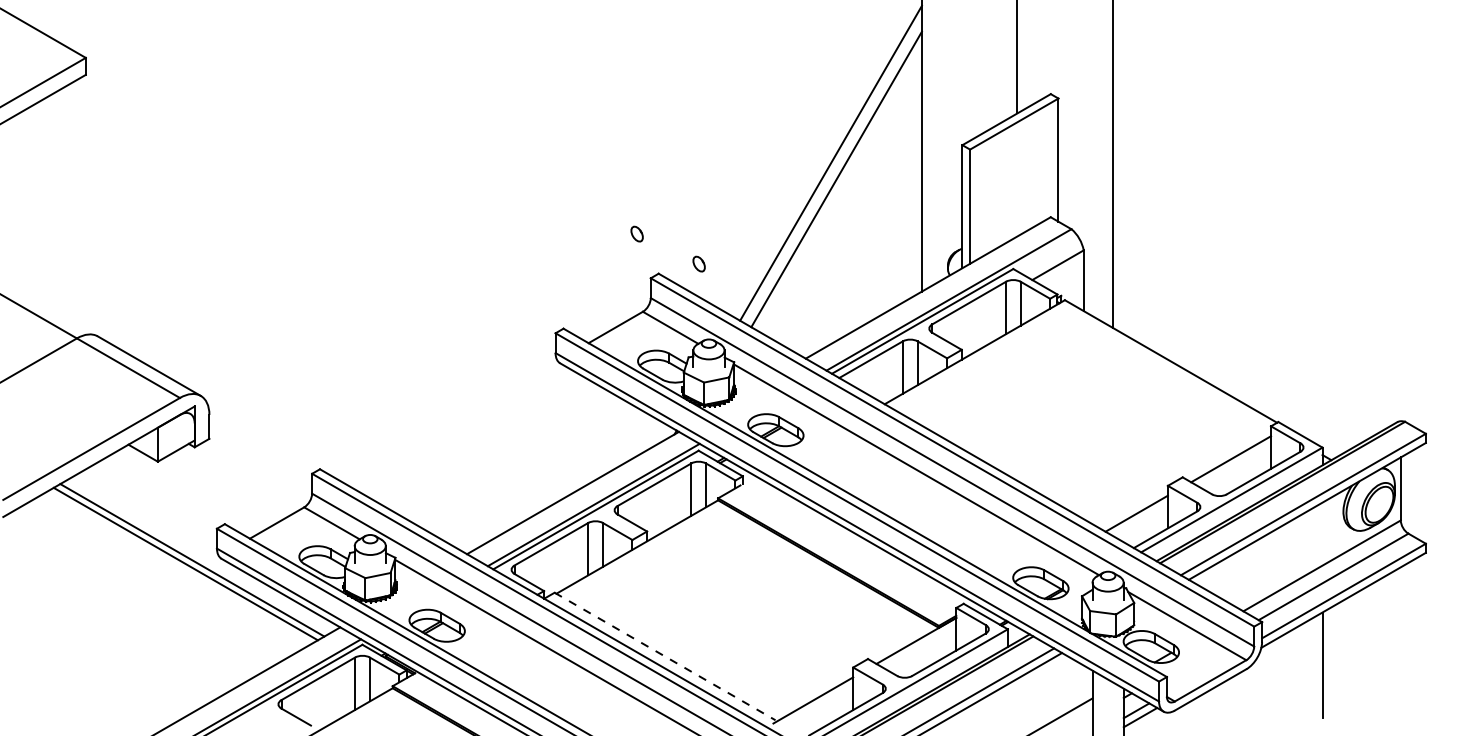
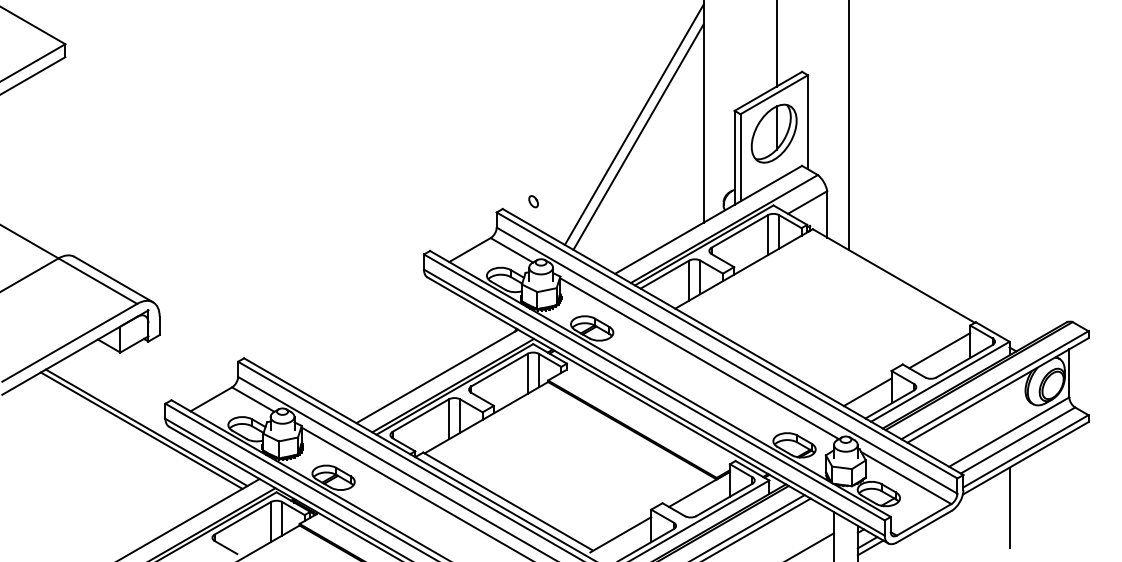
part: (1014, 174) -> (774, 133), added
part: (636, 233) -> (485, 178), removed
line: (665, 656) -> (507, 501), dashed -> solid

